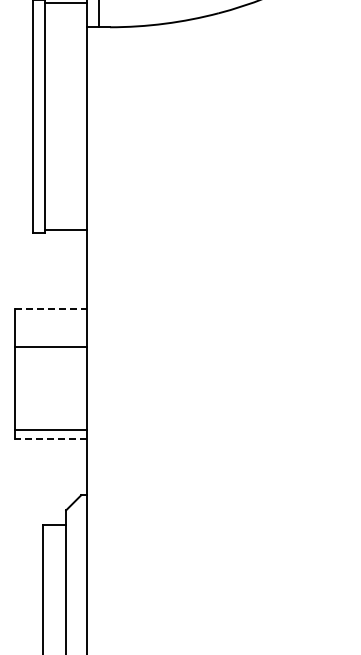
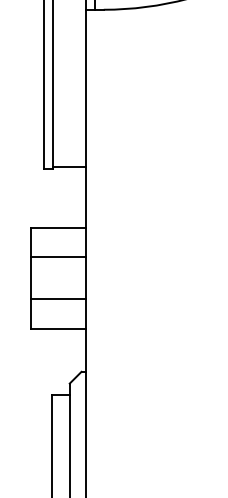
line: (51, 308) -> (58, 227), dashed -> solid
line: (51, 430) -> (58, 299), moved
line: (51, 439) -> (58, 328), dashed -> solid

